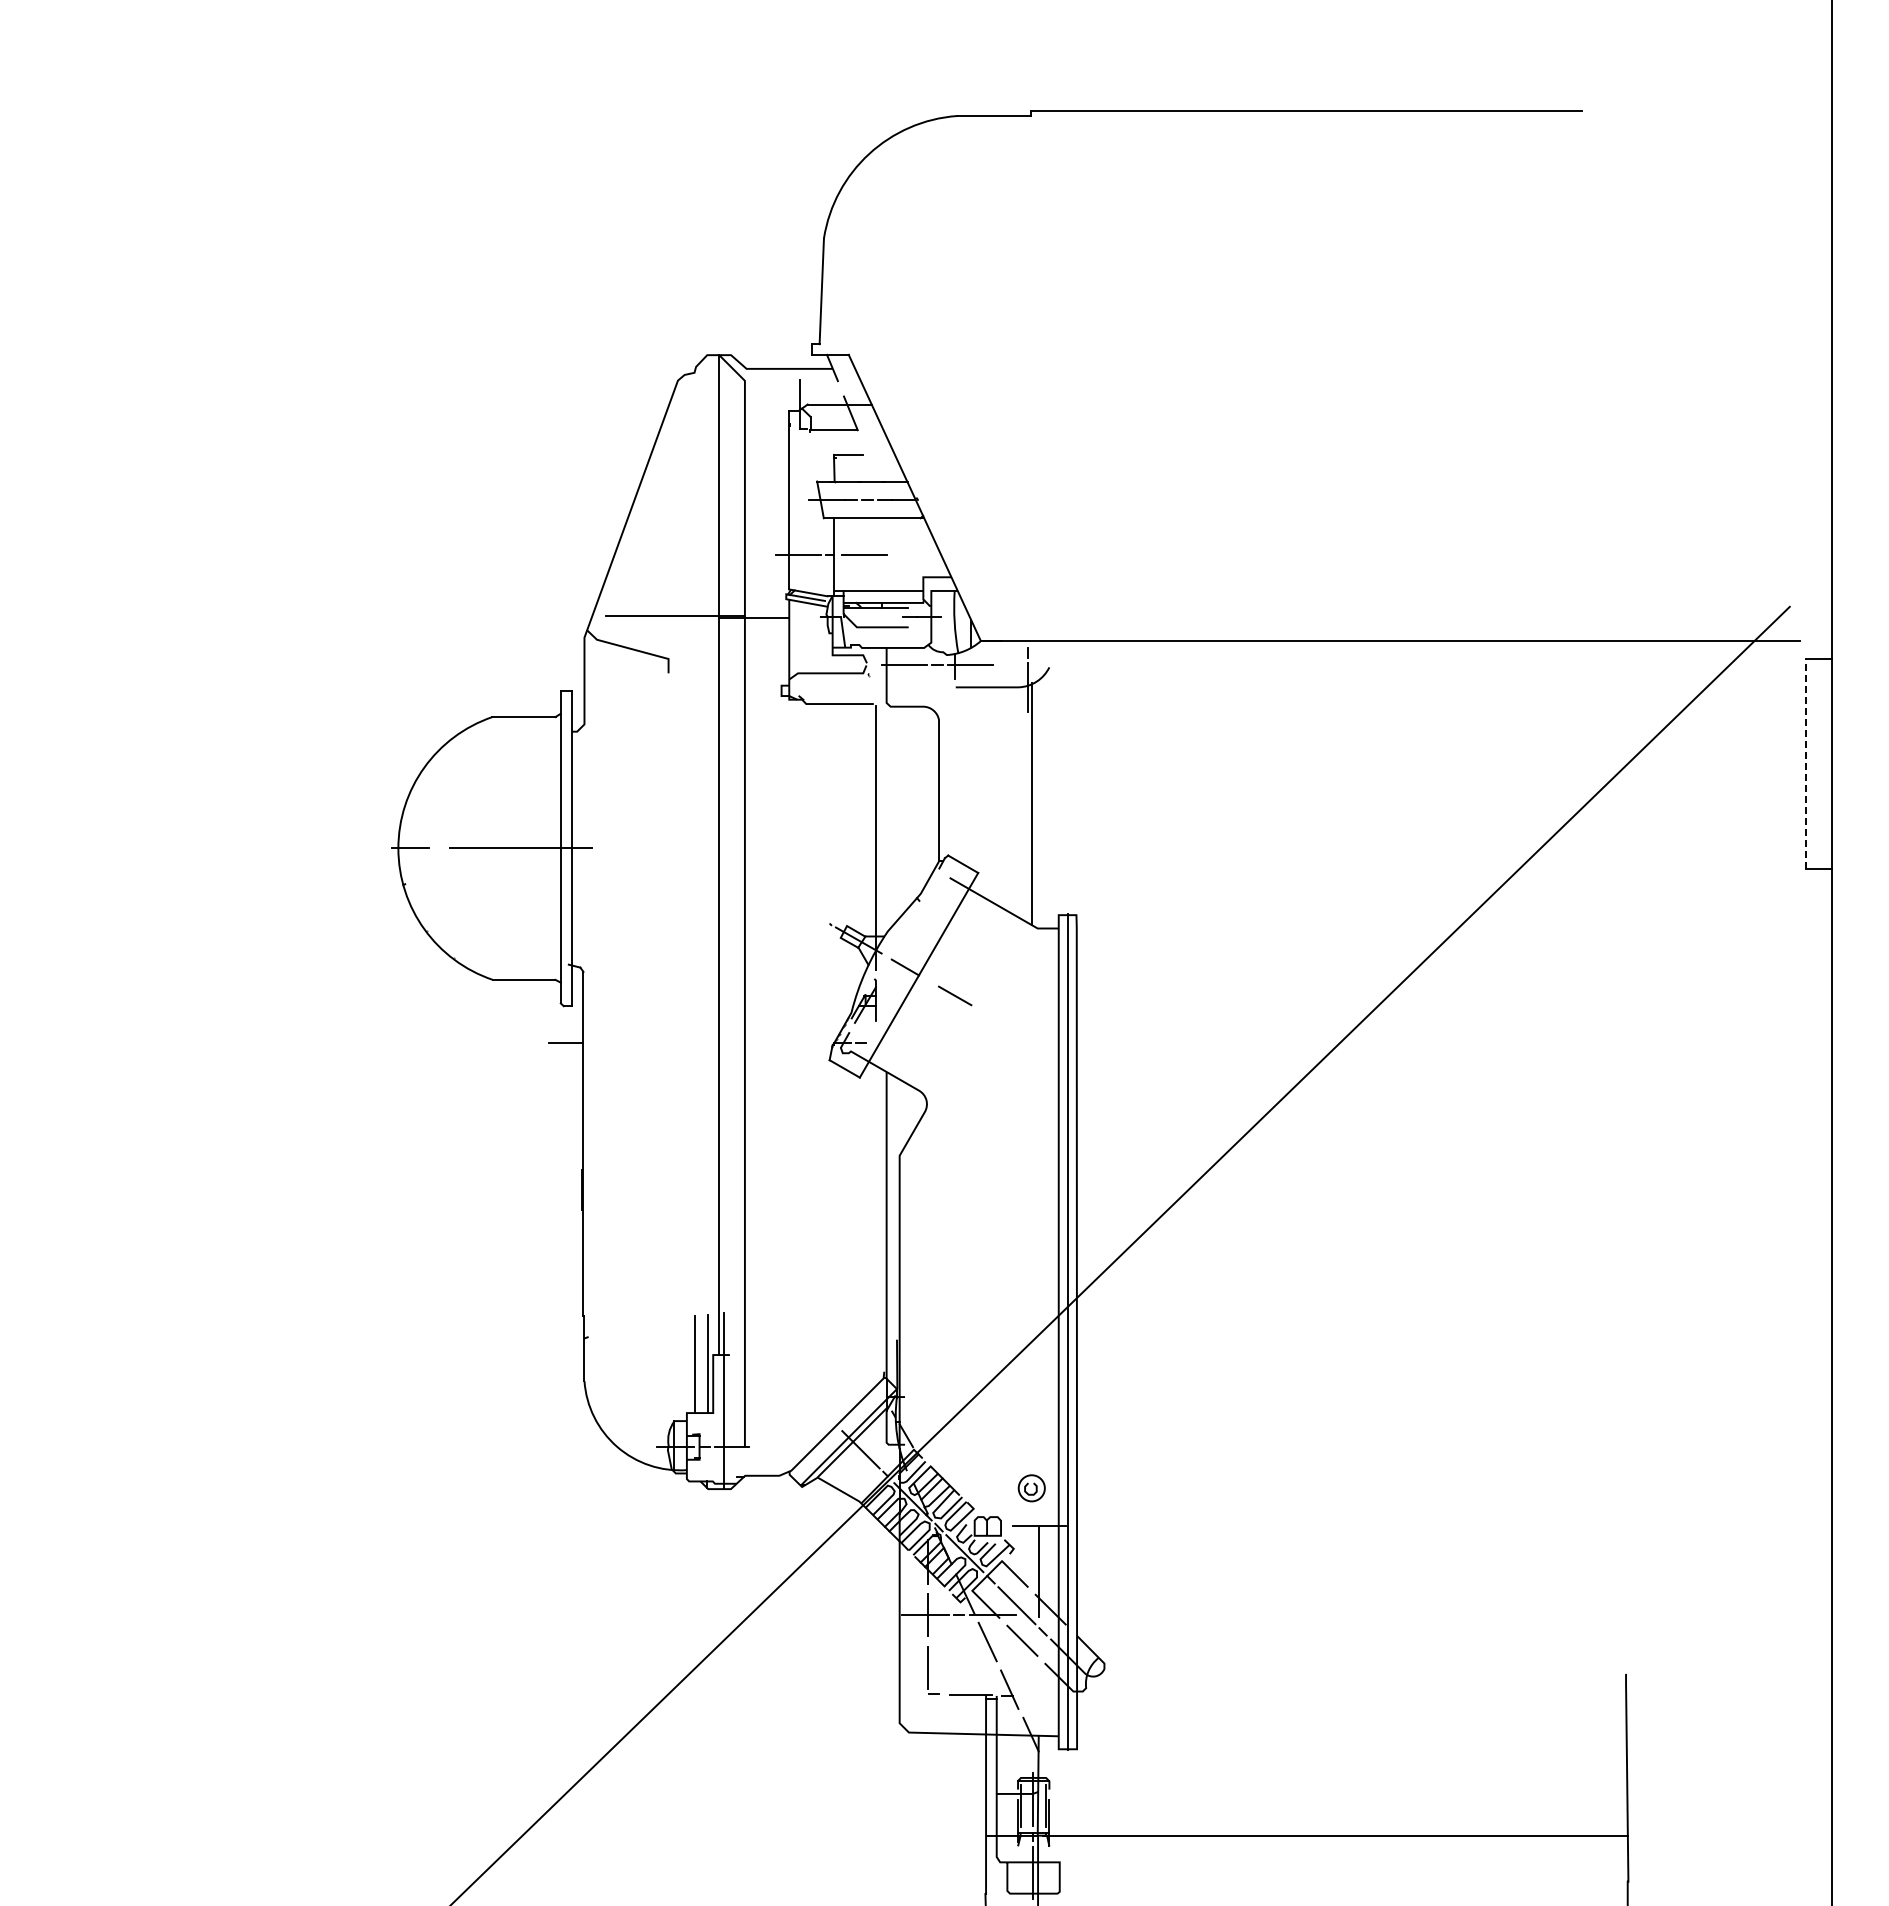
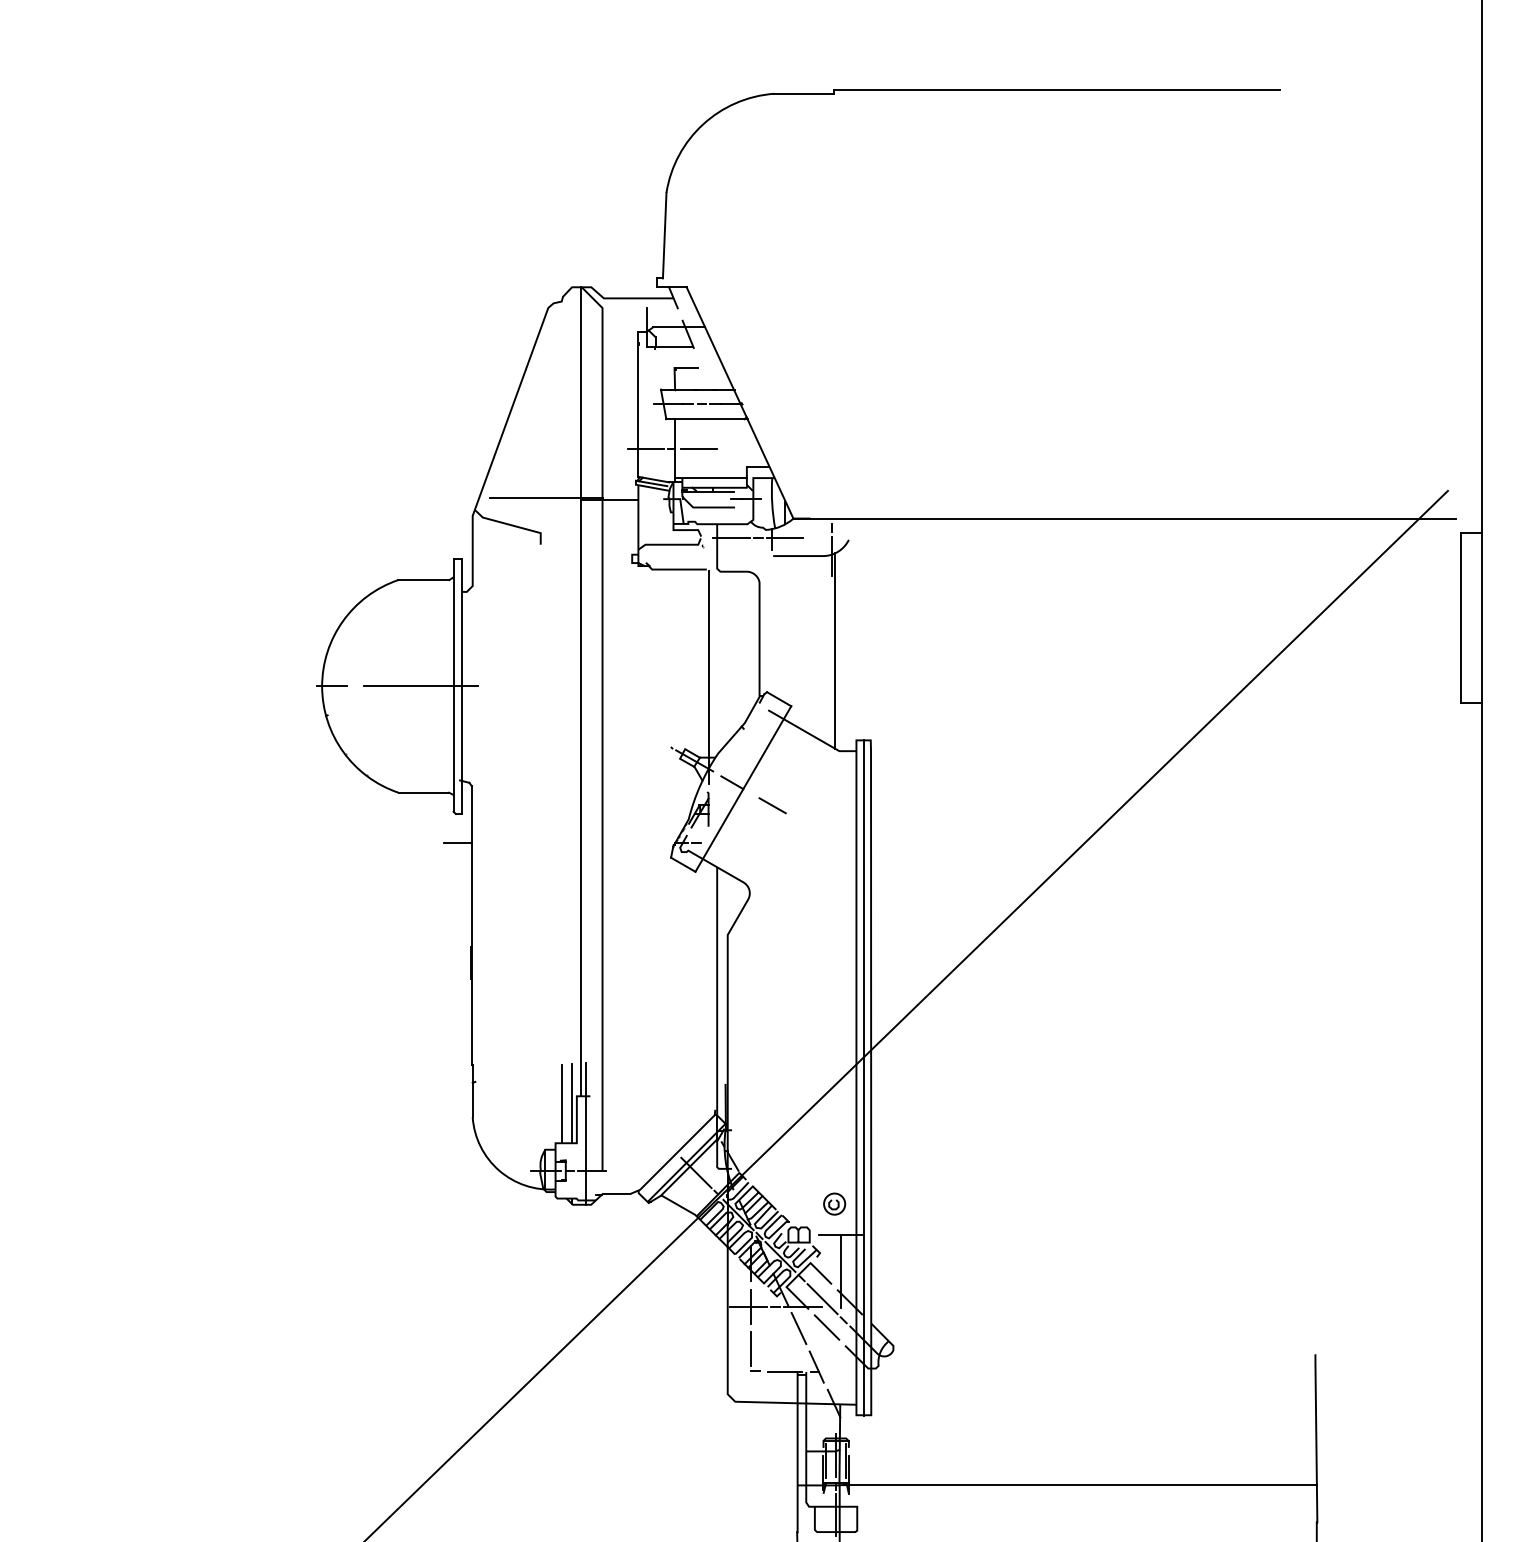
line: (1805, 763) -> (1460, 617), dashed -> solid

